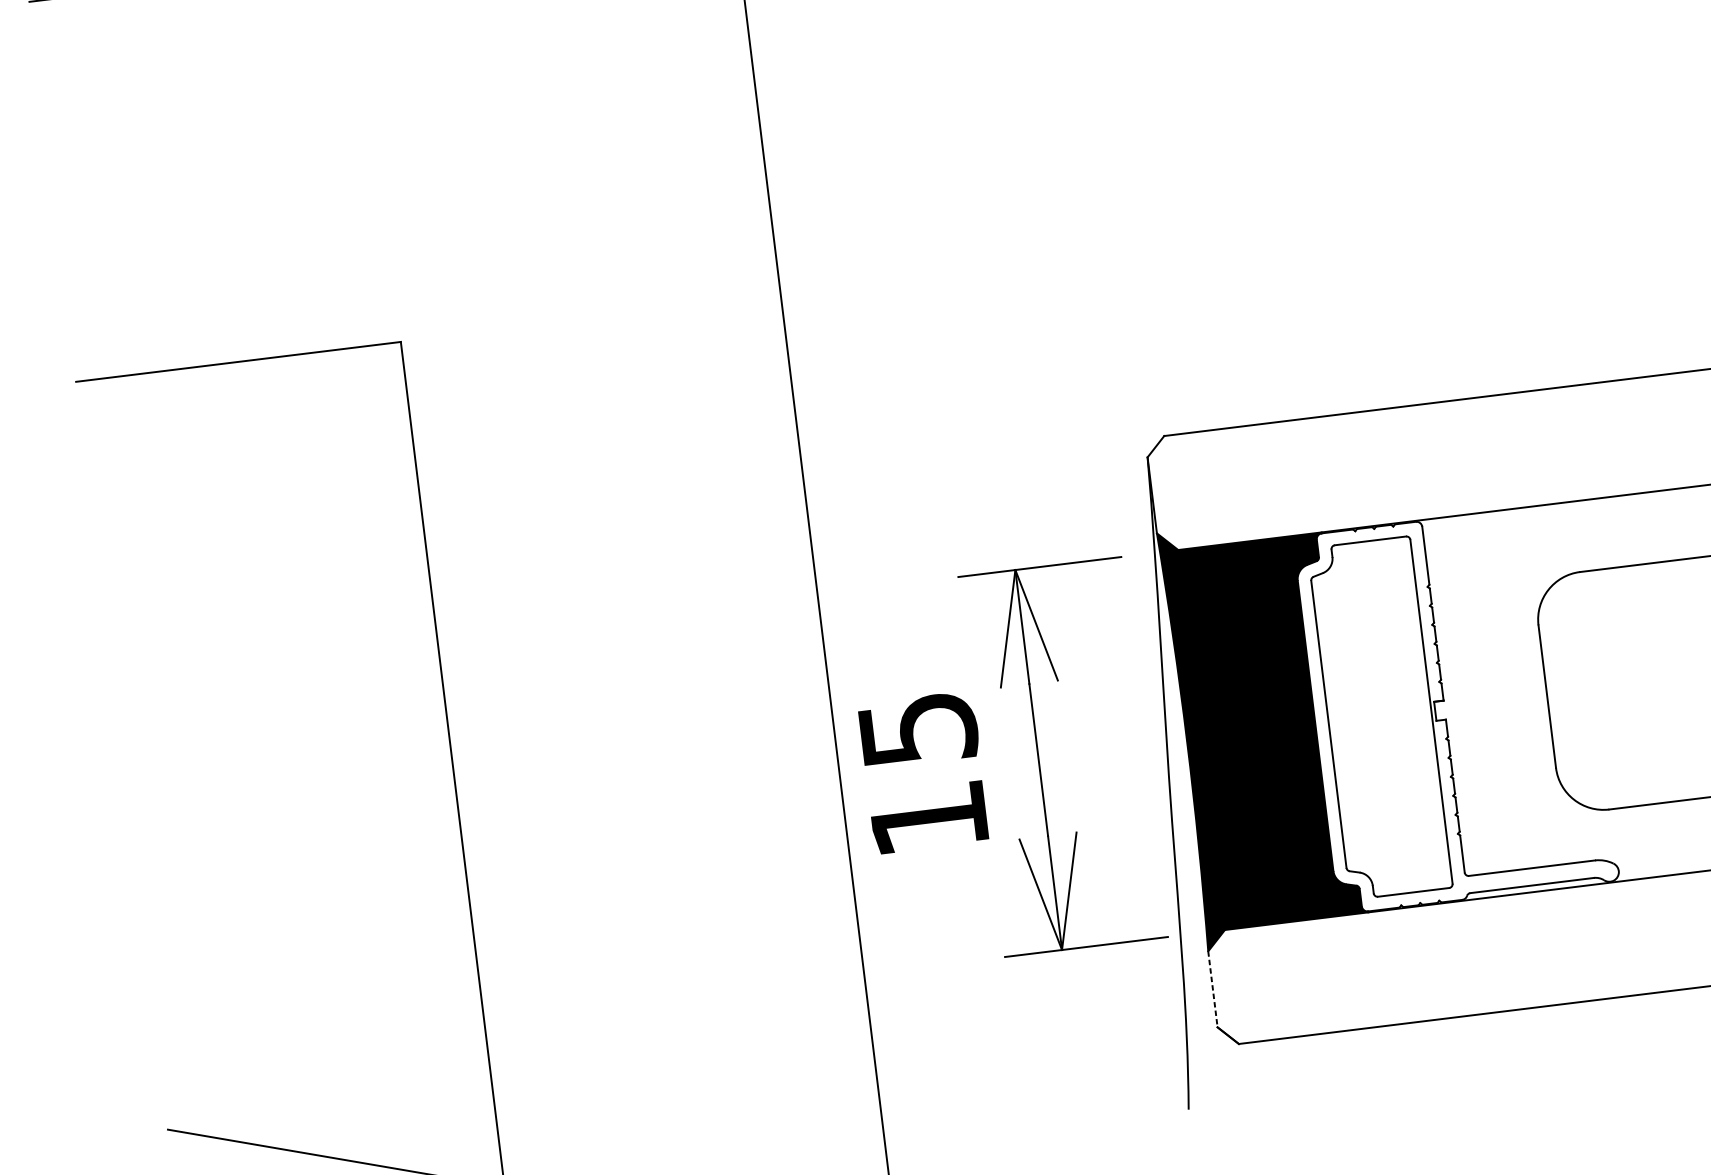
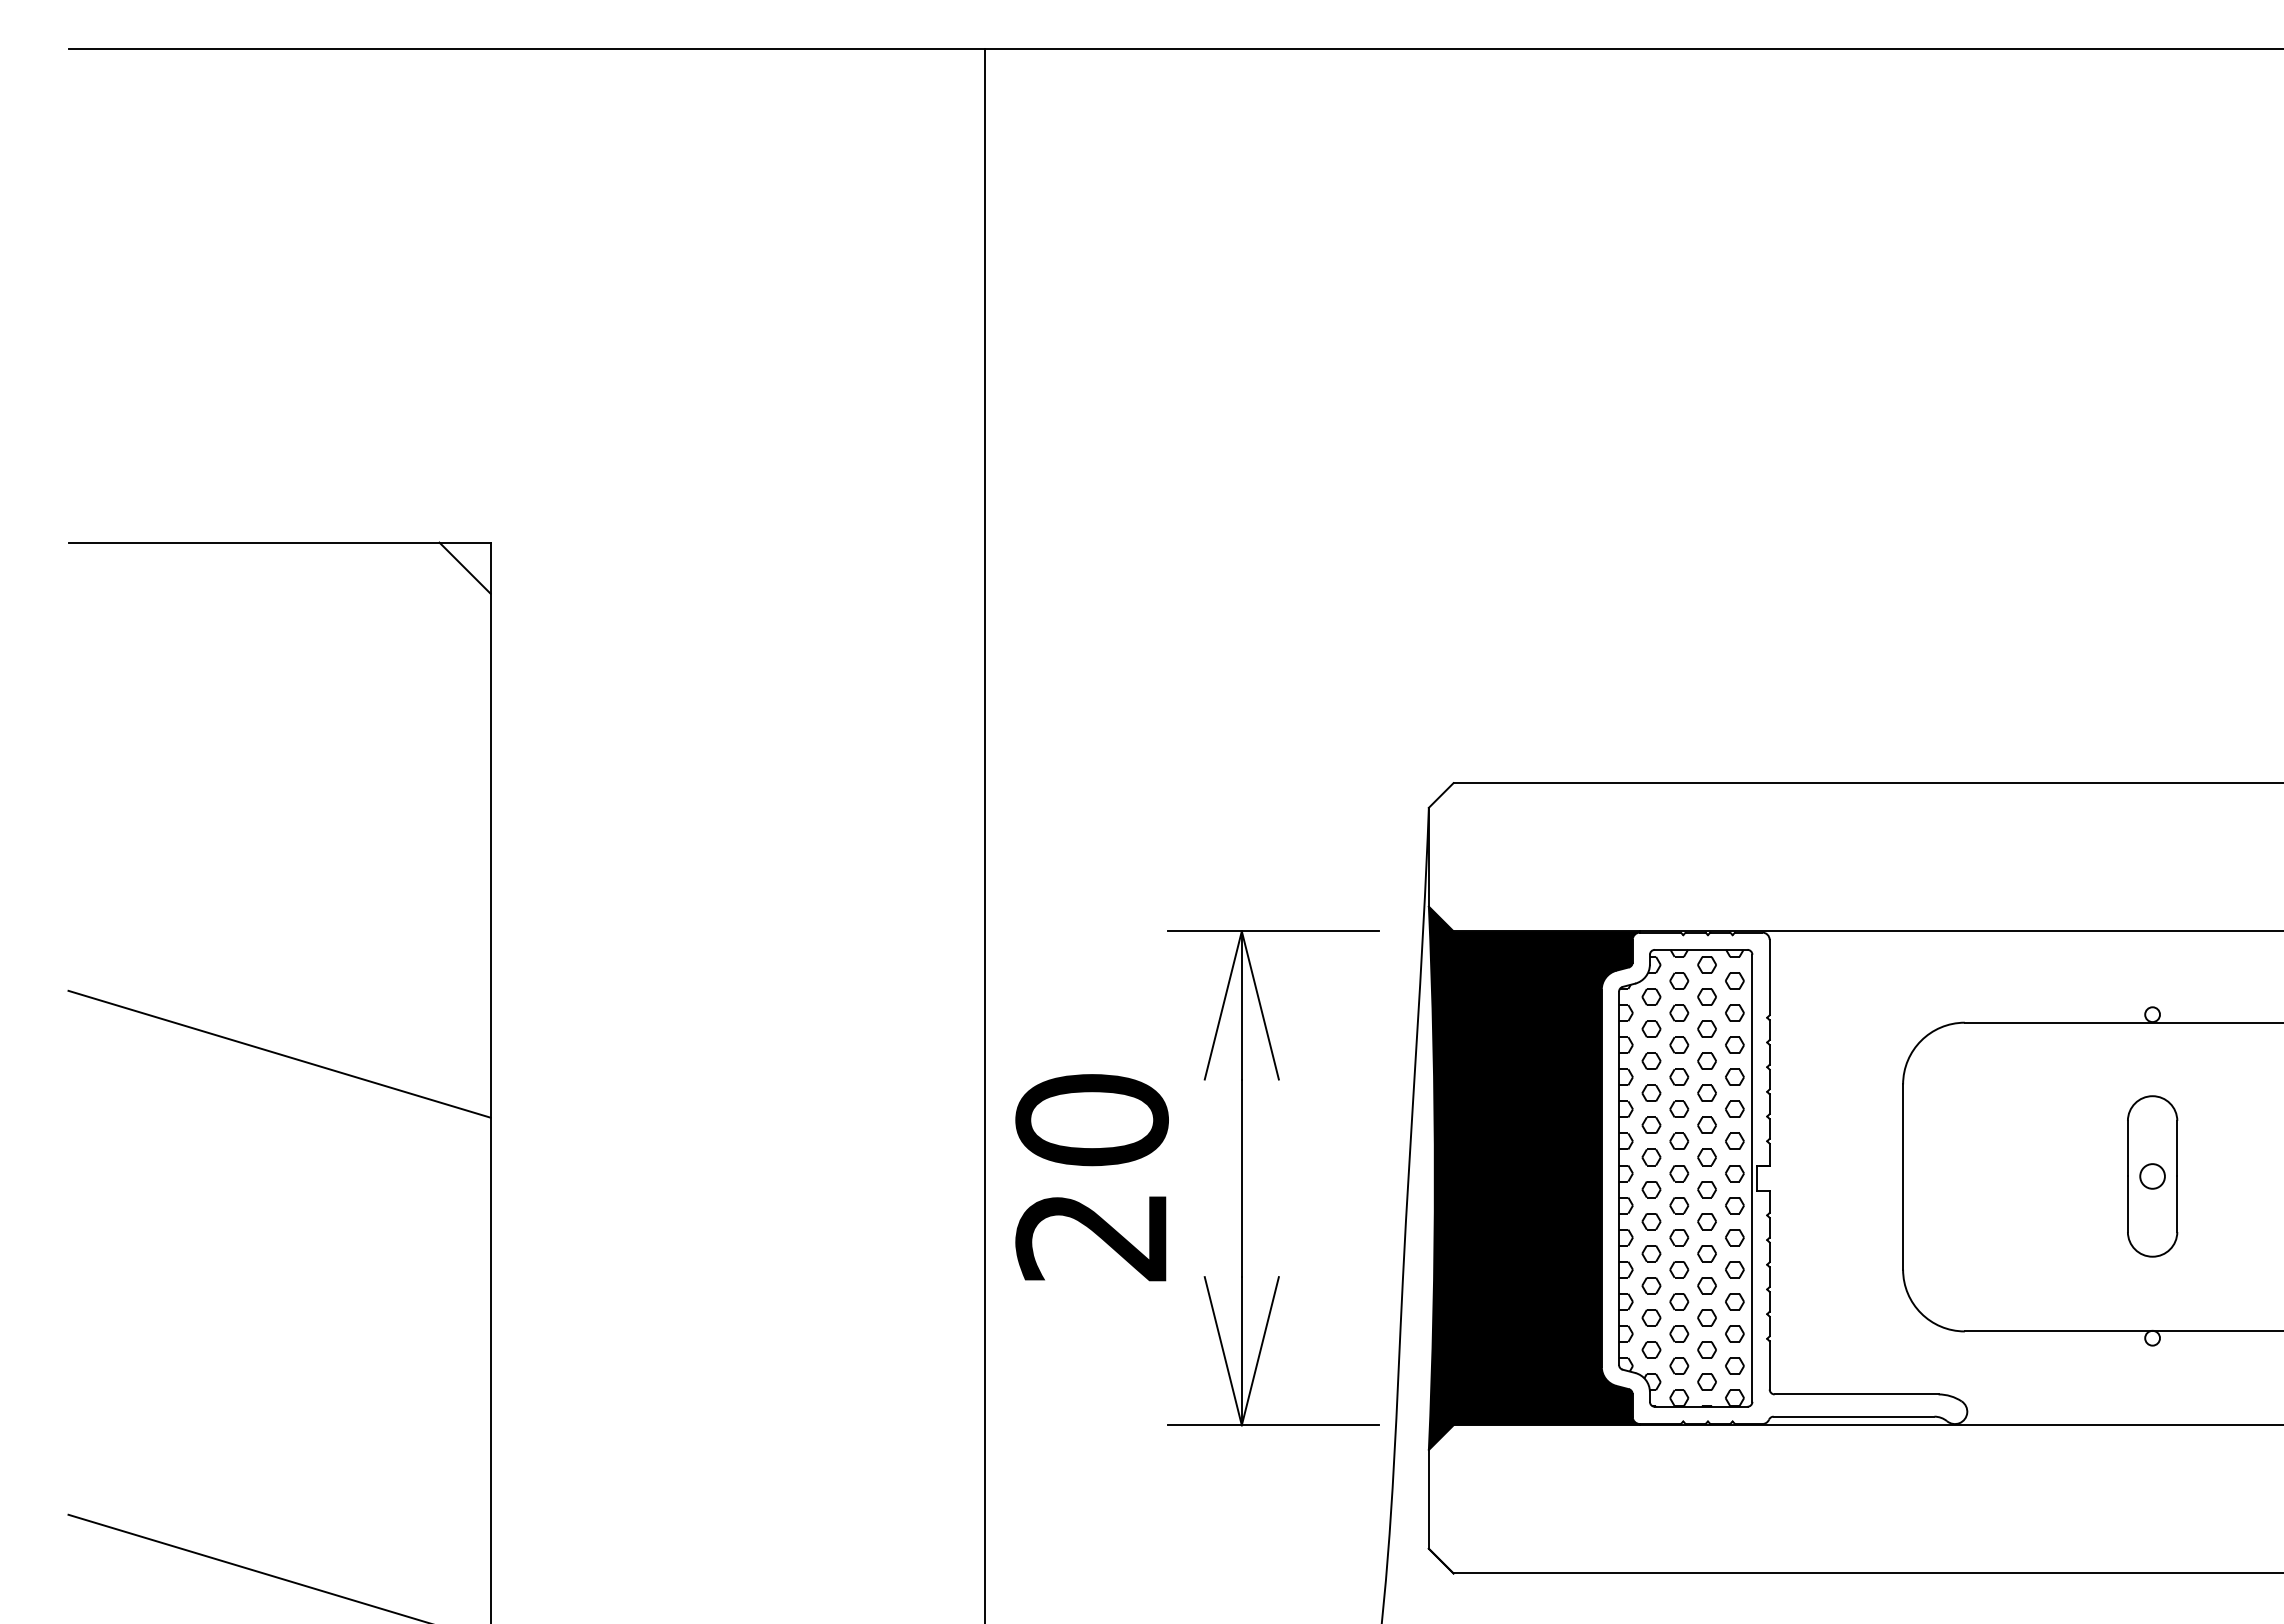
line: (383, 363) -> (464, 567), added
hatch: (1376, 717) -> (1681, 1177), added
line: (286, 754) -> (279, 1053), added
text: (923, 773) -> (1091, 1177), 15 -> 20
line: (1212, 989) -> (1428, 1499), dashed -> solid

